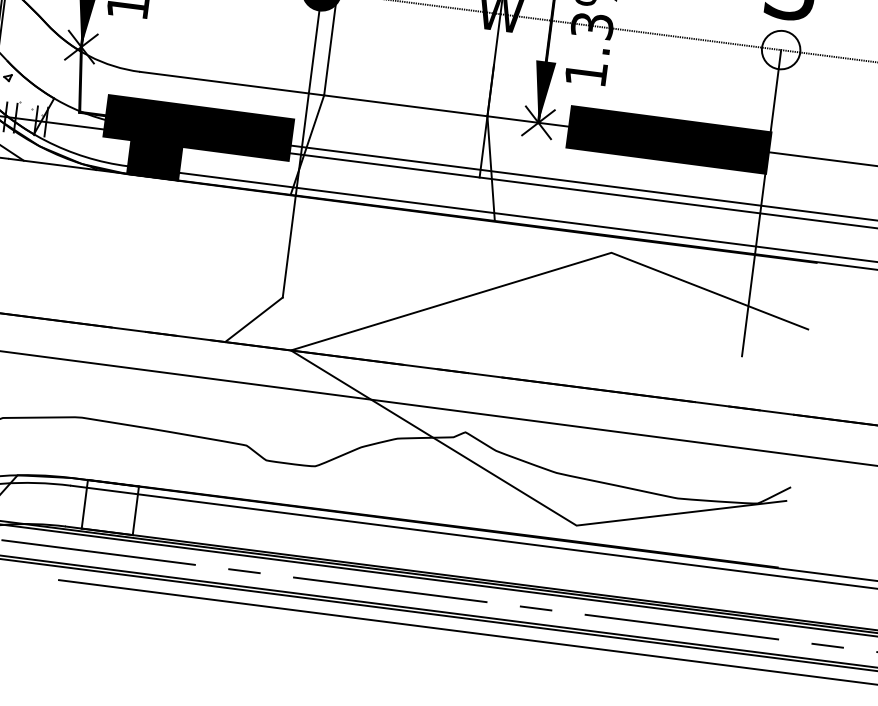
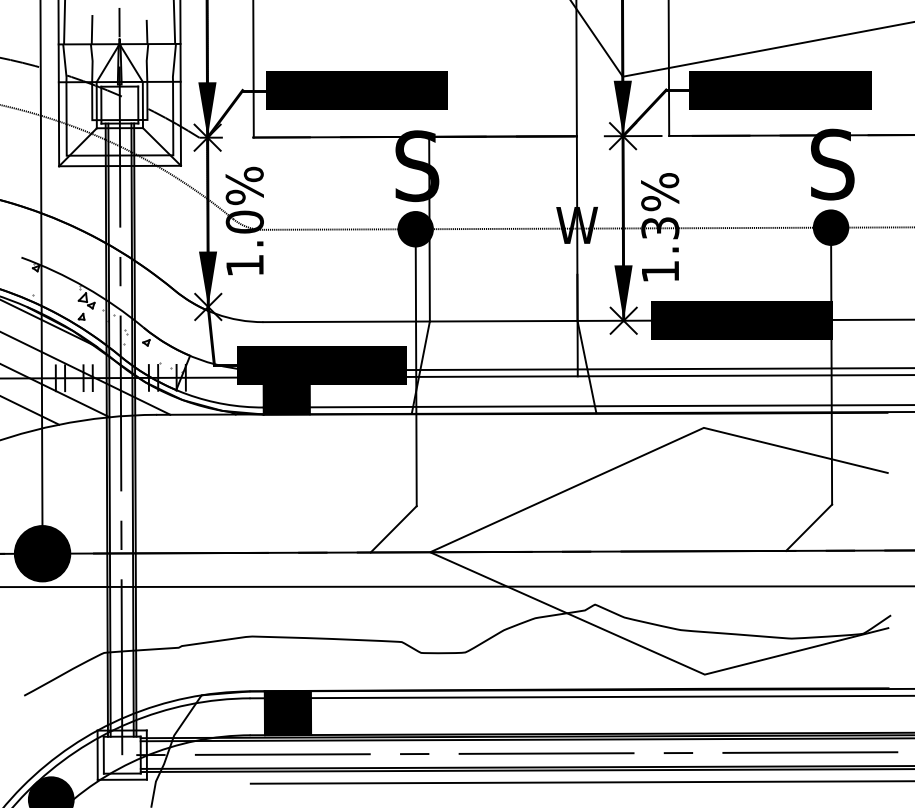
fill: (780, 49) -> (830, 227), added
line: (713, 378) -> (809, 527), added
fill: (109, 507) -> (287, 713), added

